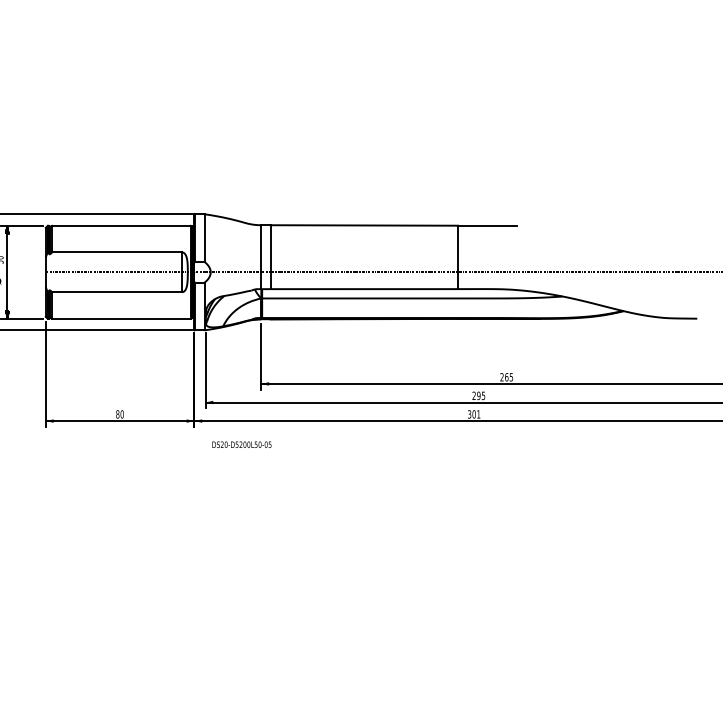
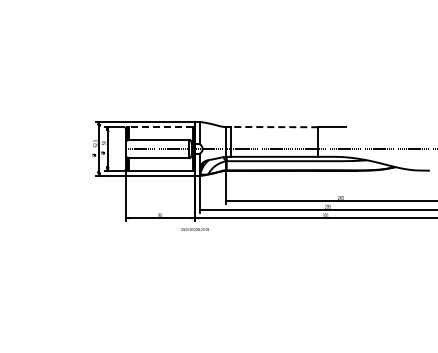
line: (120, 226) -> (160, 127), solid -> dashed
line: (364, 226) -> (274, 127), solid -> dashed
text: (240, 444) -> (194, 229), moved

